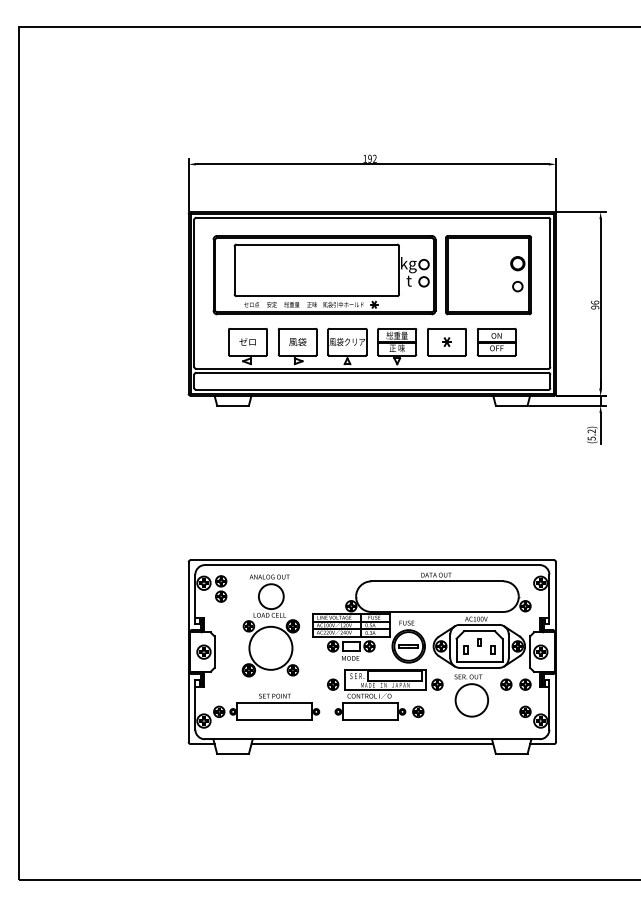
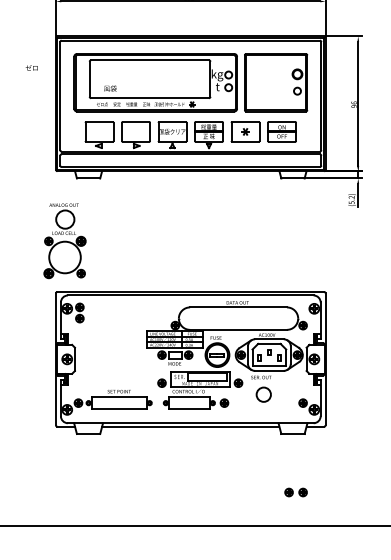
text: (247, 341) -> (31, 67), moved
text: (297, 341) -> (110, 88), moved
part: (270, 625) -> (64, 240), moved
part: (515, 684) -> (295, 492), moved
circle: (471, 700) -> (263, 394), size x0.6

